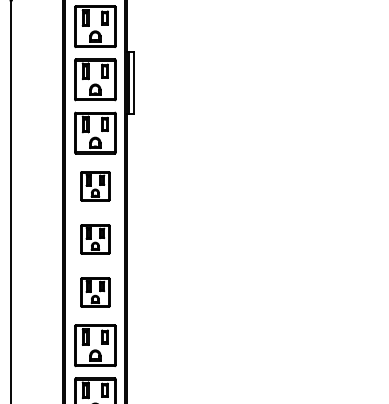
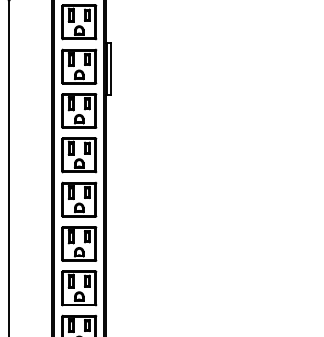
part: (95, 186) -> (79, 155), size x1.43
part: (95, 239) -> (79, 199), size x1.43
part: (95, 292) -> (79, 243), size x1.43

